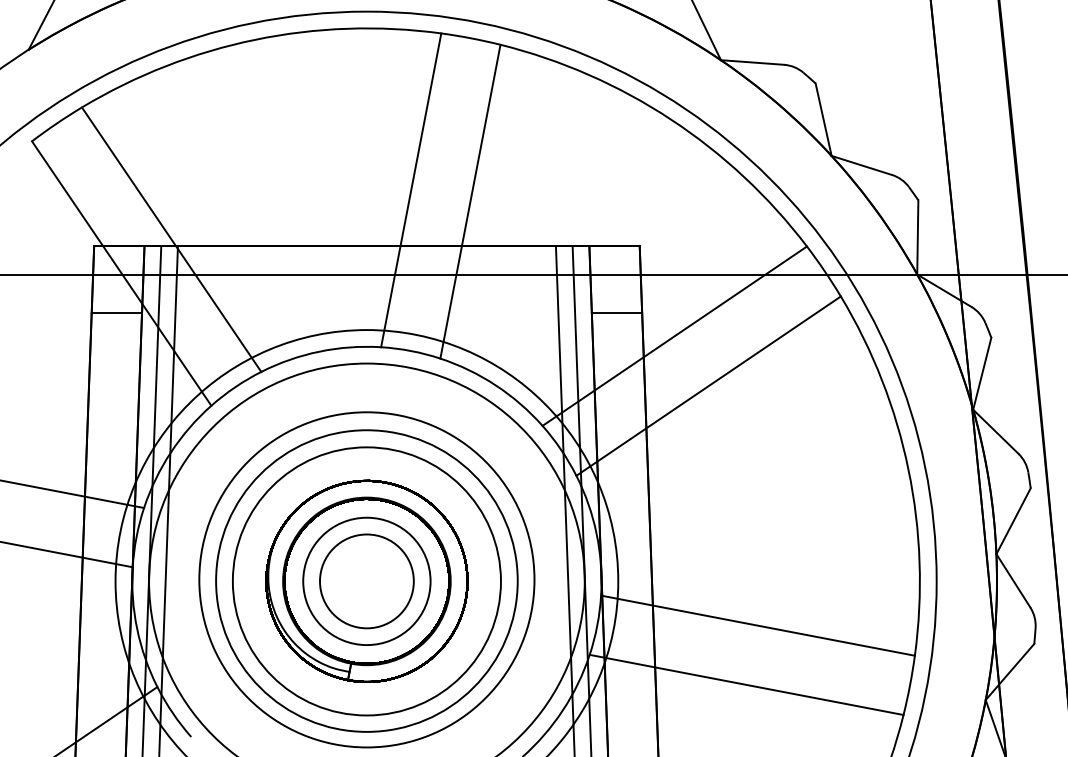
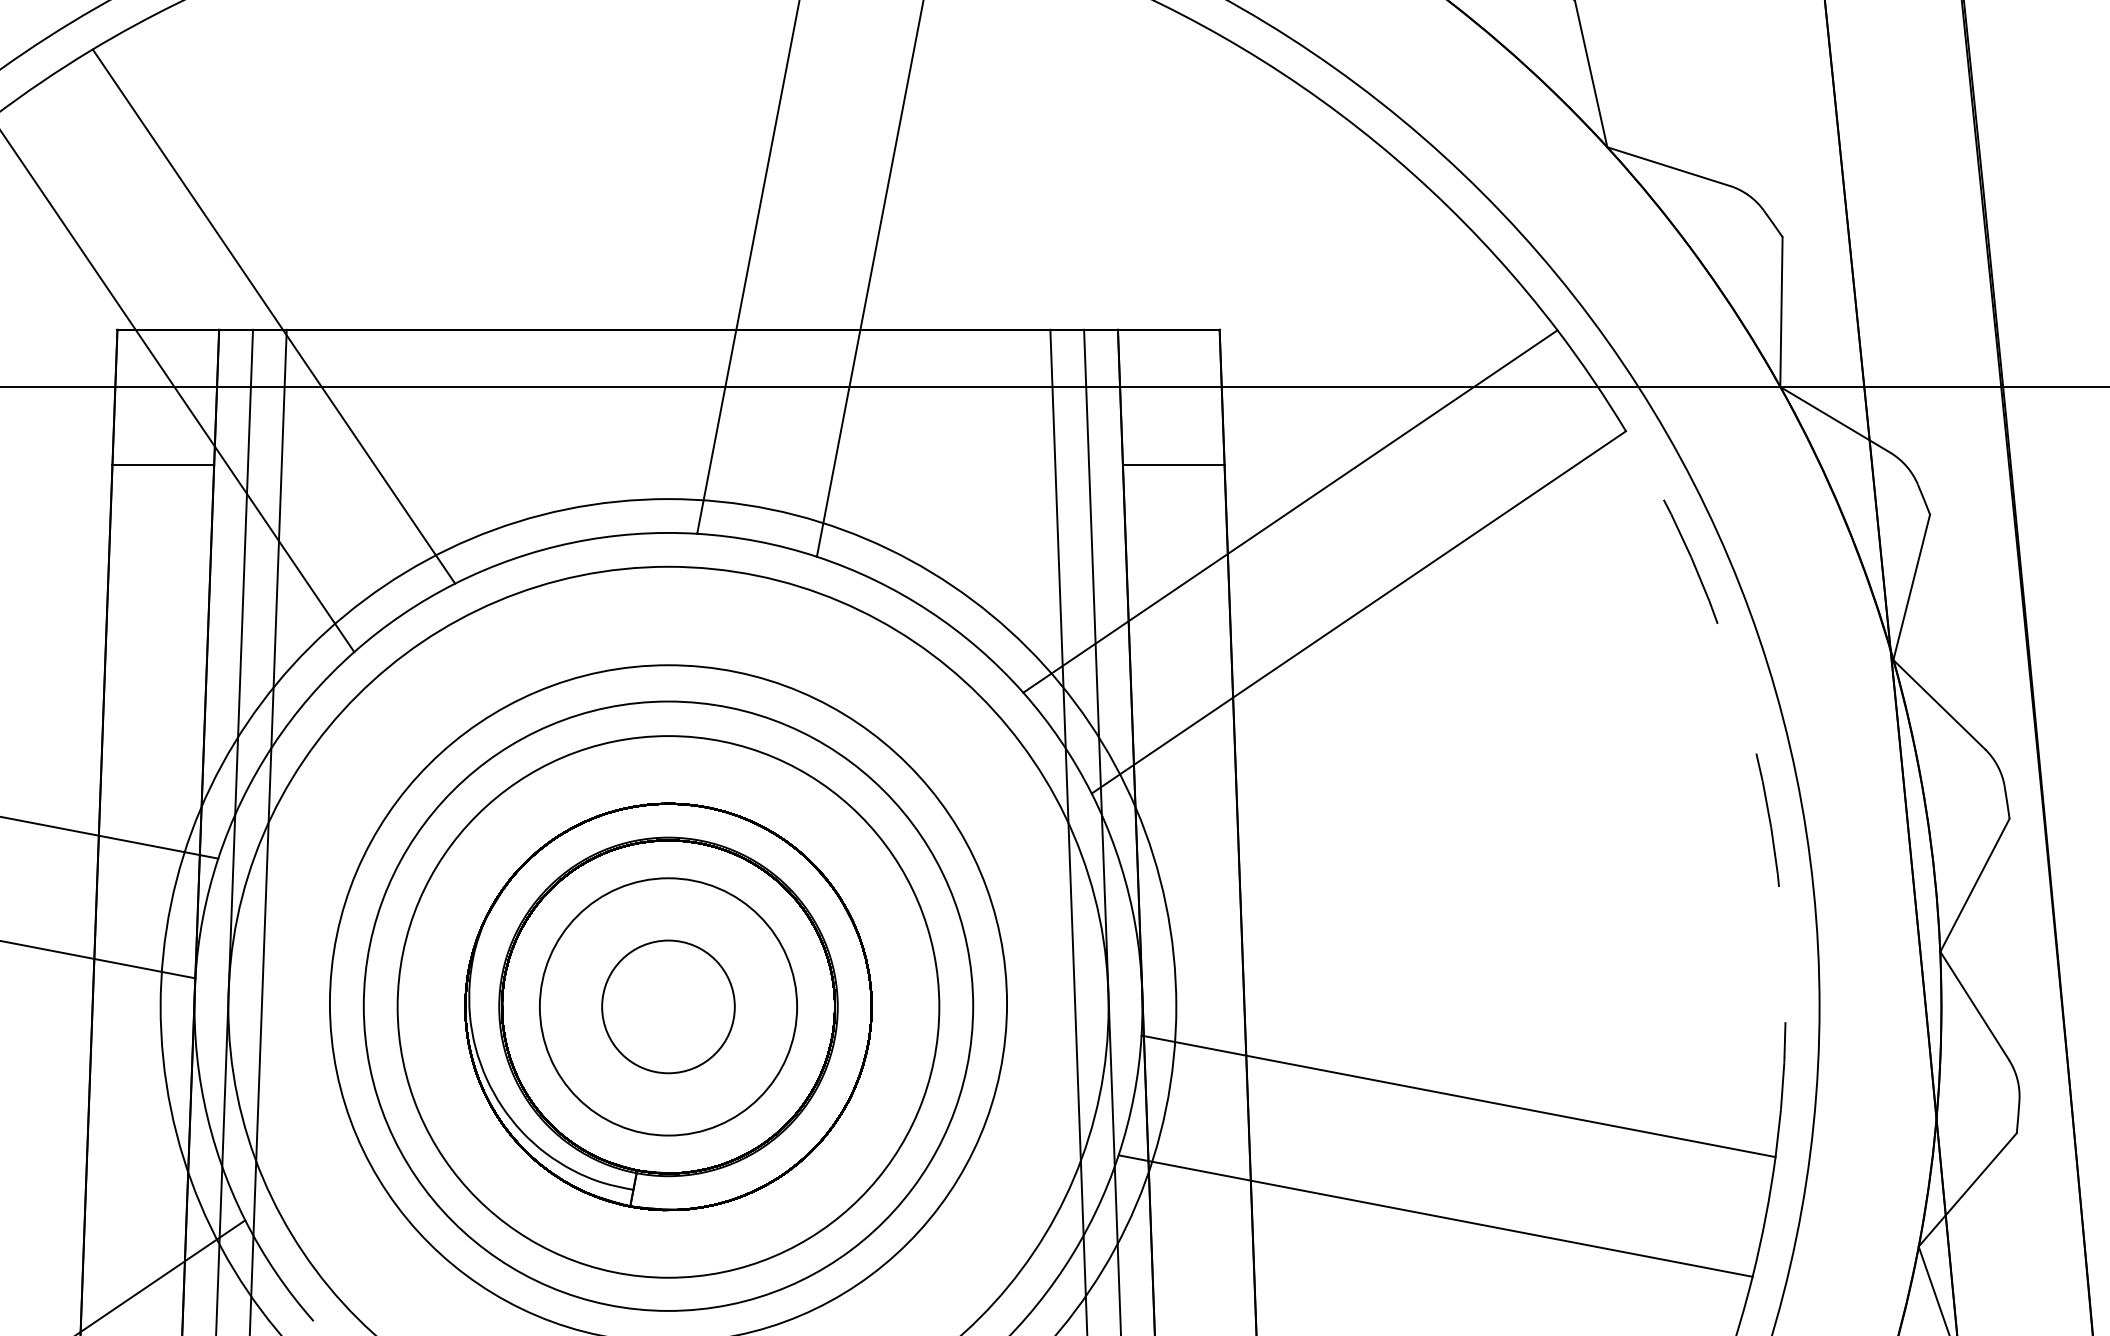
arc: (908, 469) -> (1762, 780), solid -> dashed
circle: (366, 581) -> (667, 1007), size x0.7

